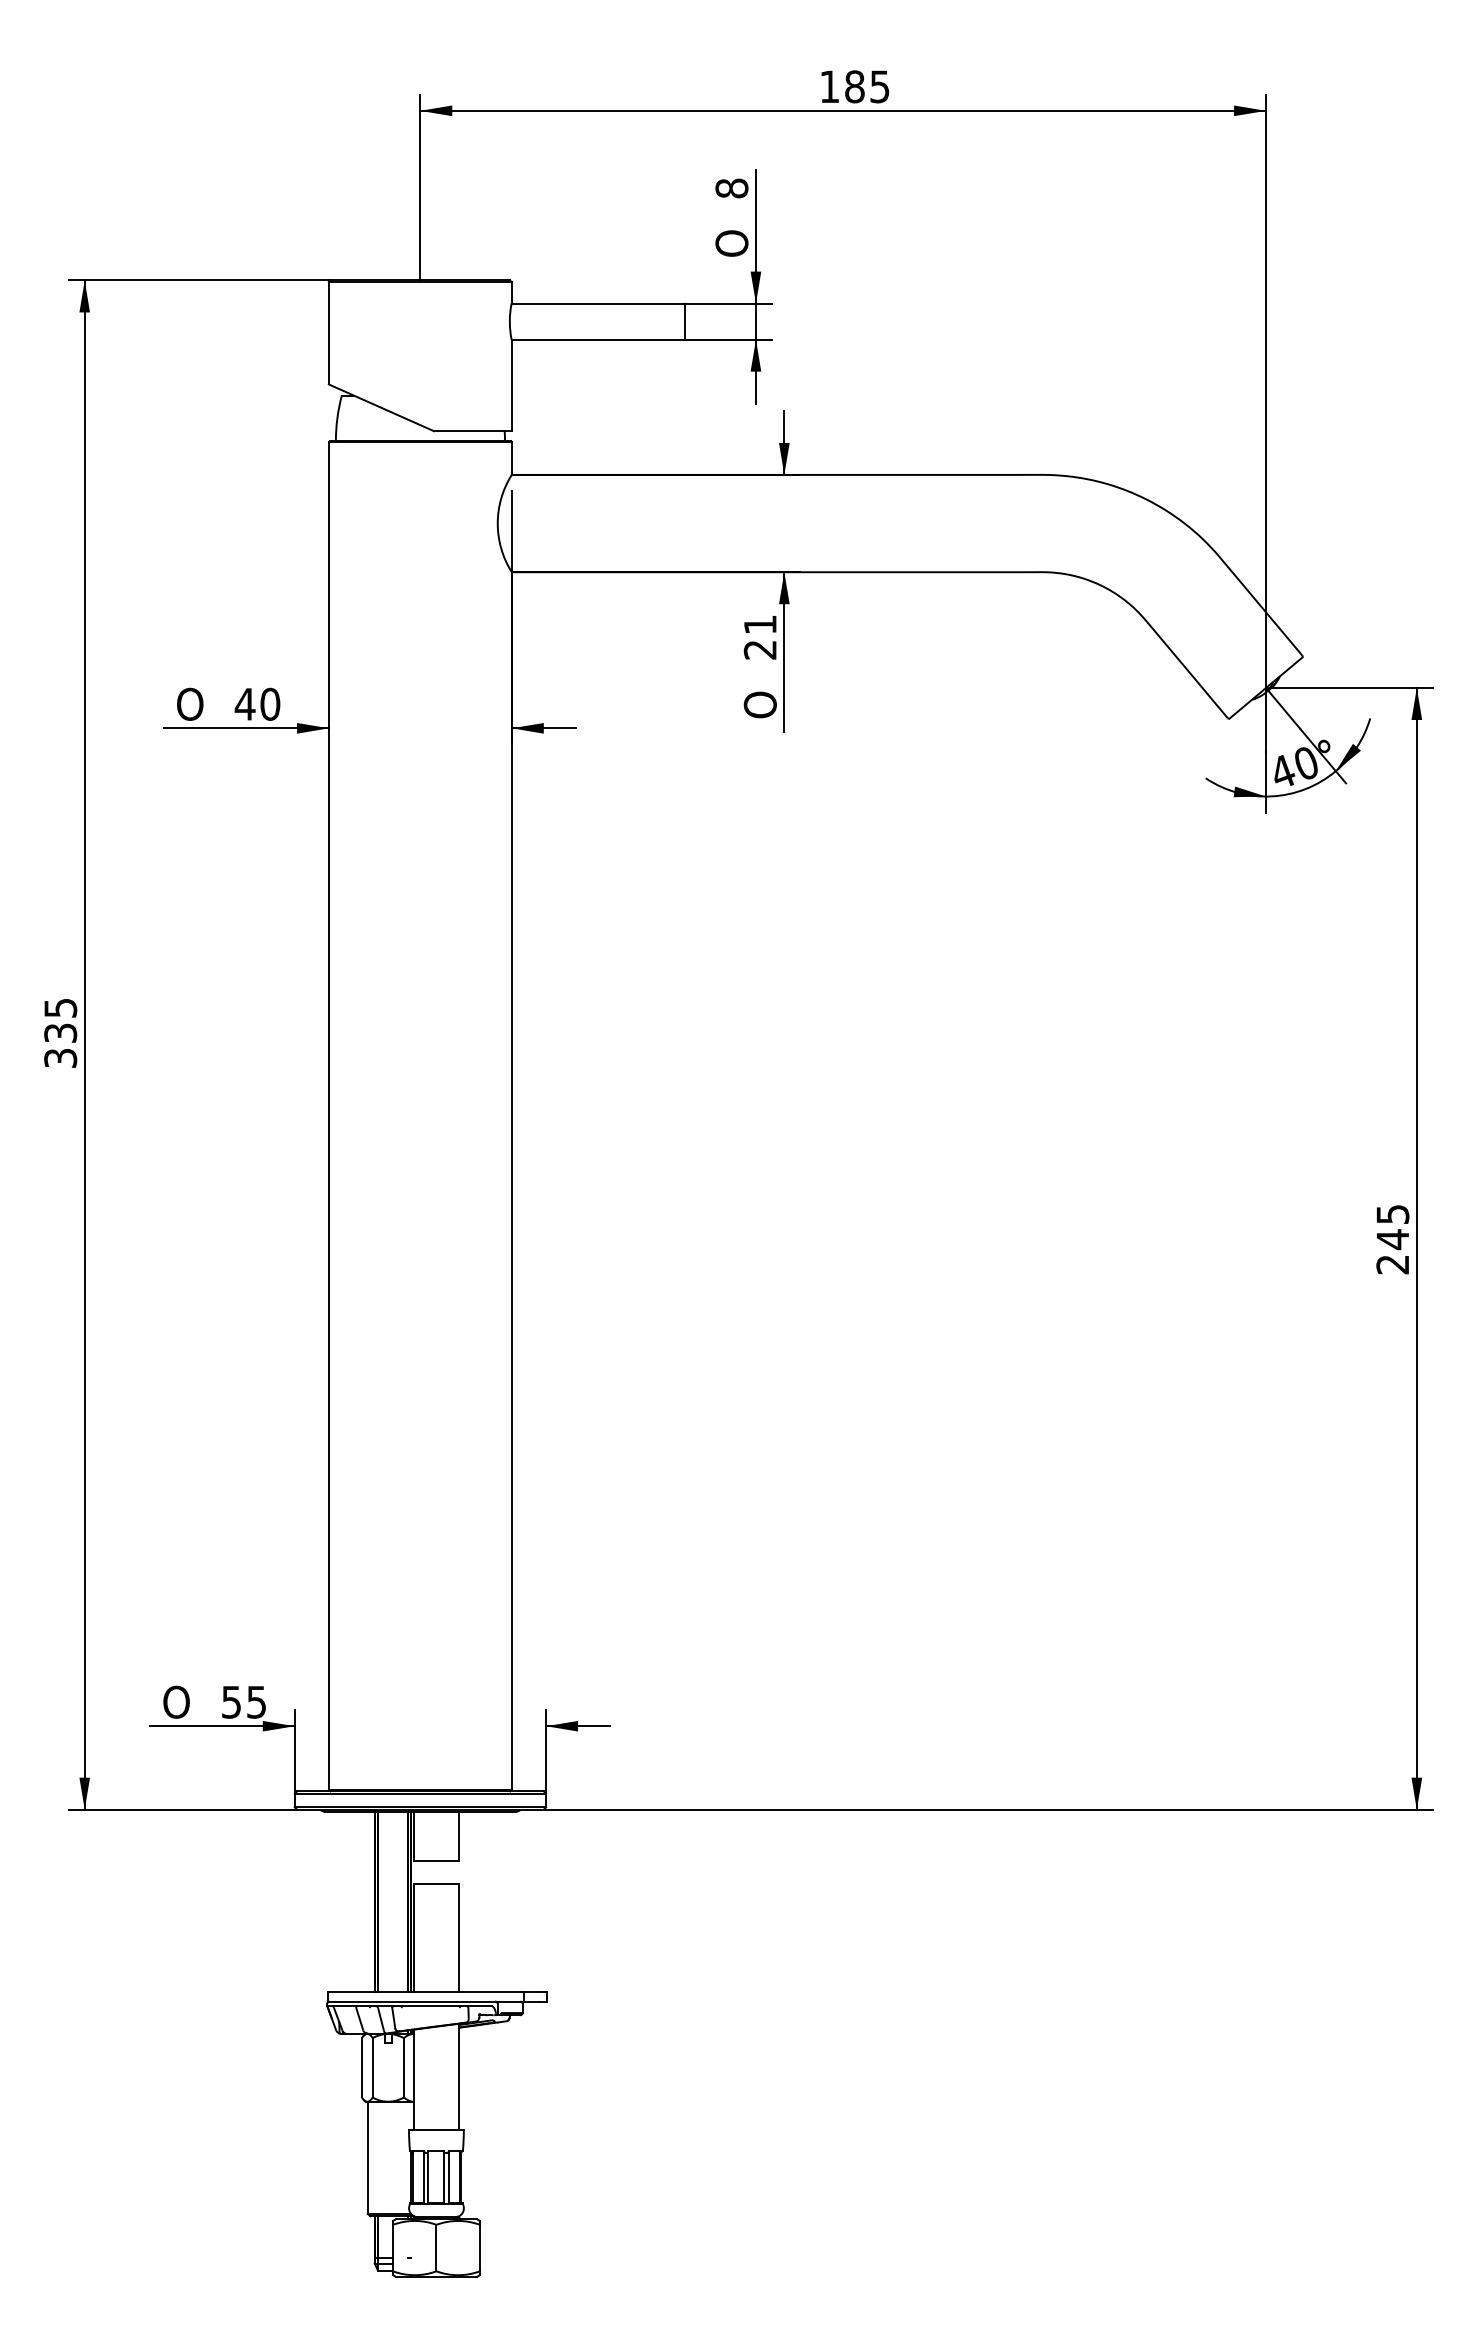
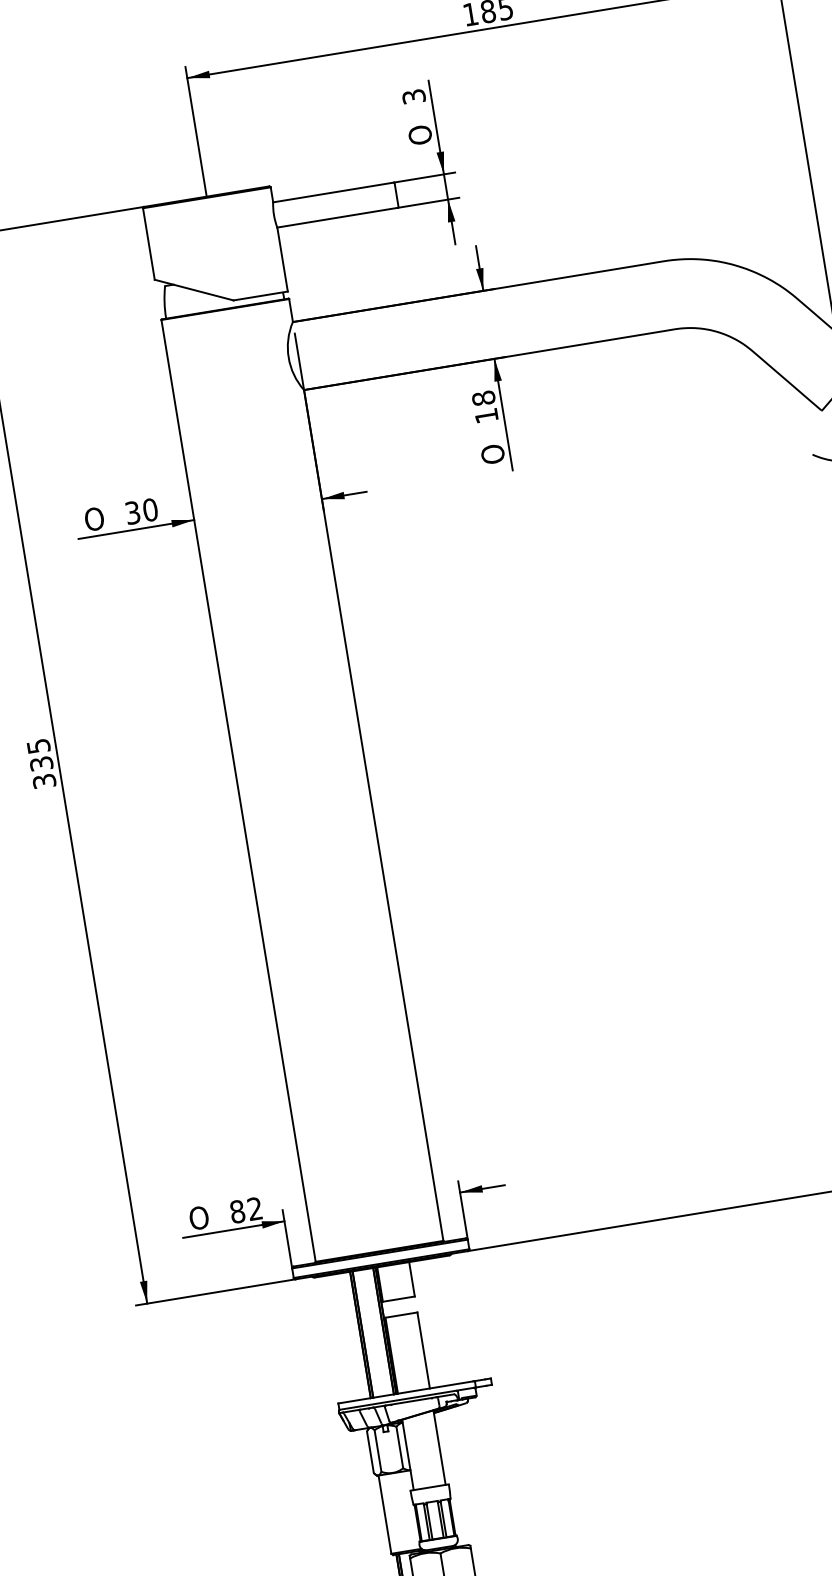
text: (731, 188) -> (413, 96), 8 -> 3
text: (759, 637) -> (484, 407), 21 -> 18
text: (244, 703) -> (132, 512), 40 -> 30
text: (243, 1701) -> (245, 1209), 55 -> 82

